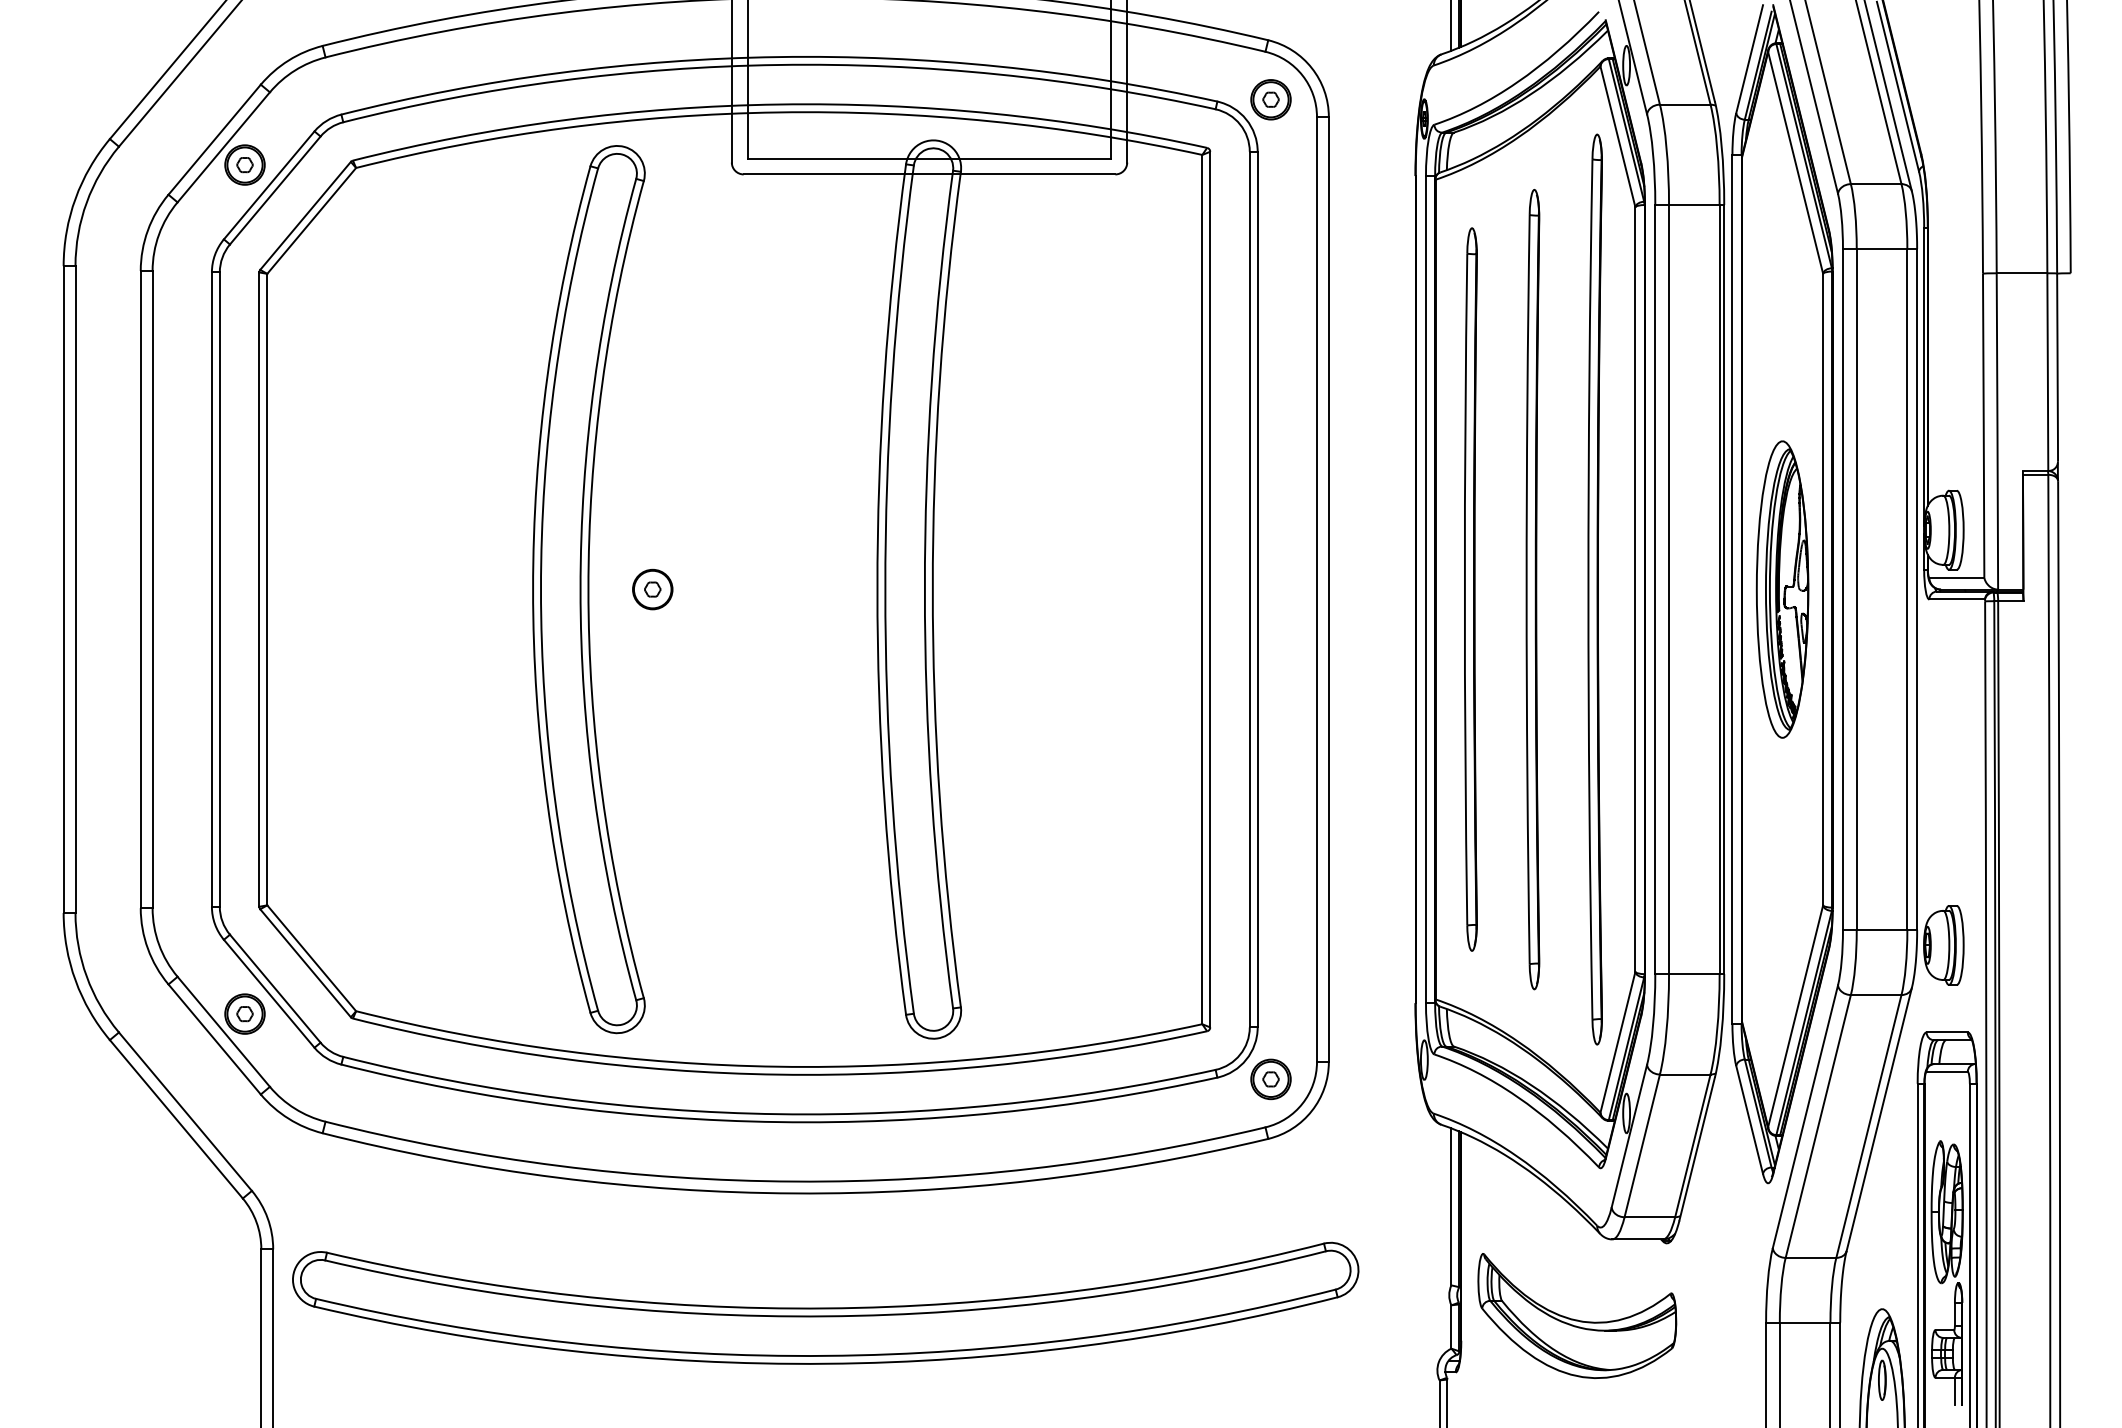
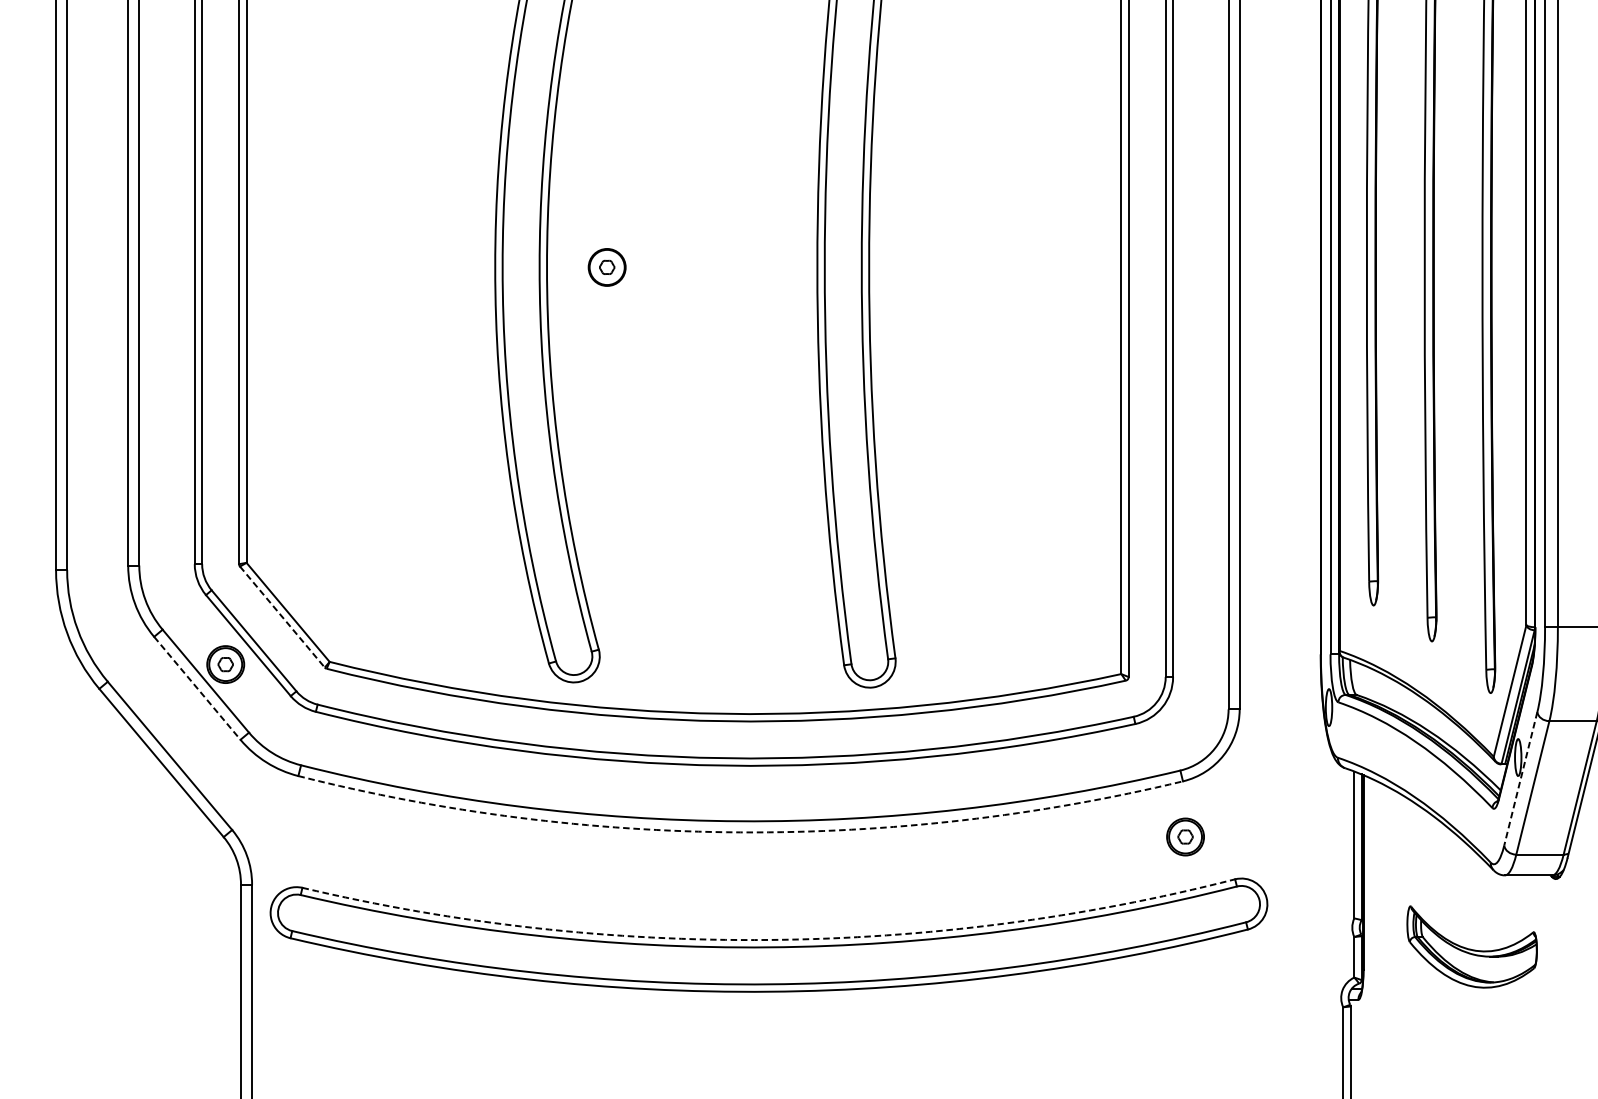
line: (305, 963) -> (282, 617), solid -> dashed
line: (214, 1039) -> (197, 688), solid -> dashed
part: (1270, 1079) -> (1185, 837), moved
line: (1629, 1136) -> (1520, 779), solid -> dashed
arc: (795, 1193) -> (740, 832), solid -> dashed
arc: (826, 1308) -> (769, 940), solid -> dashed
part: (1577, 1315) -> (1472, 946), size x0.7

